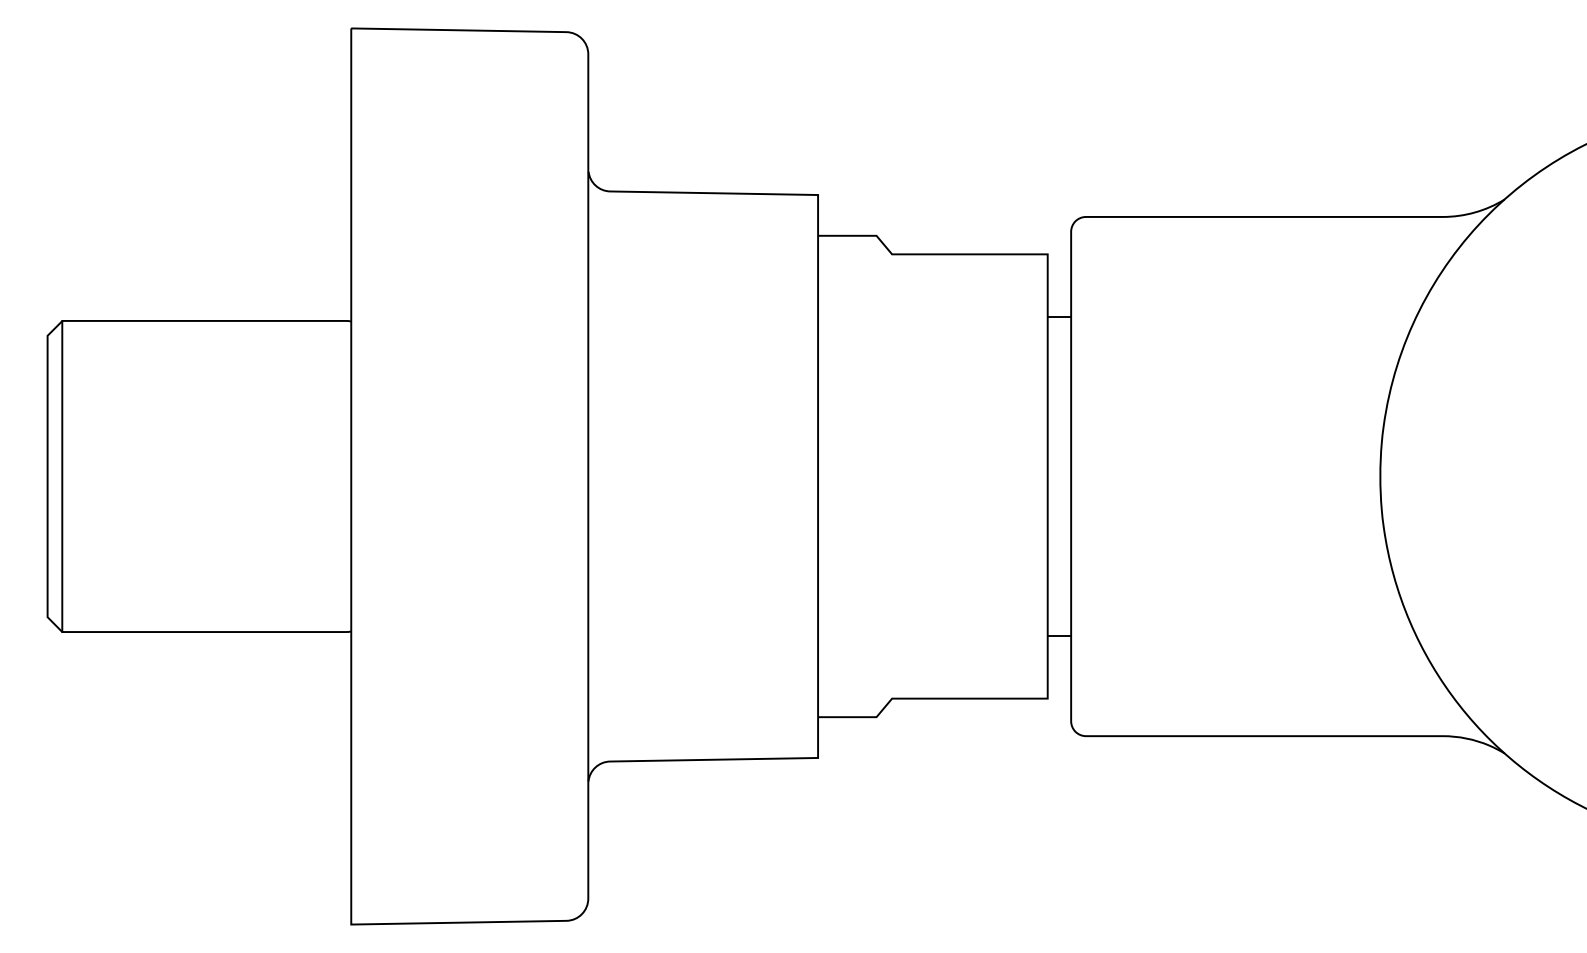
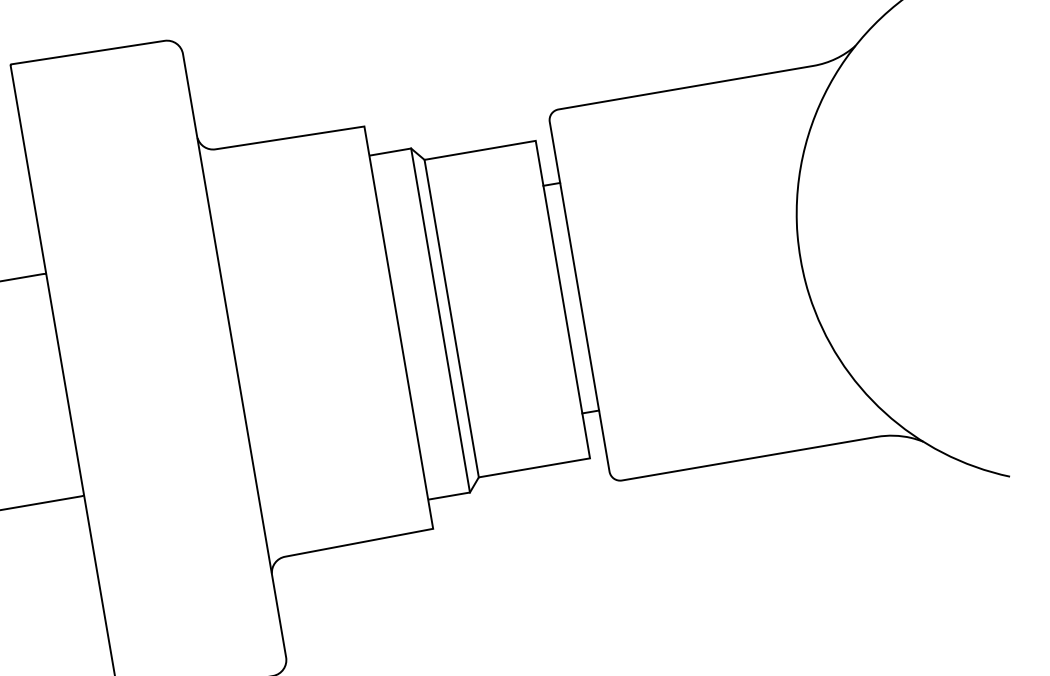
line: (876, 476) -> (440, 320), added
line: (892, 476) -> (451, 318), added

